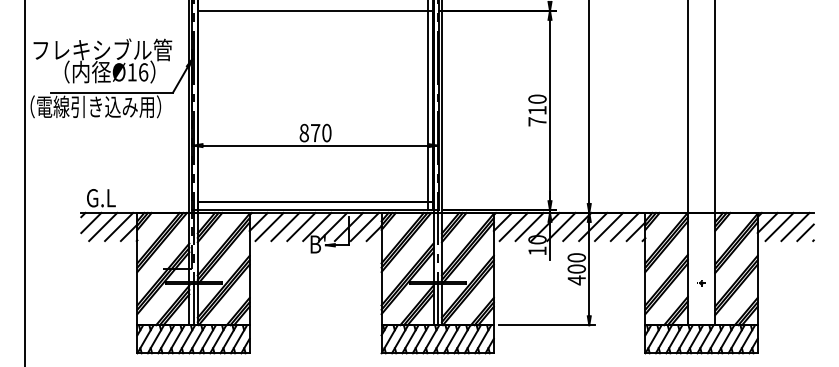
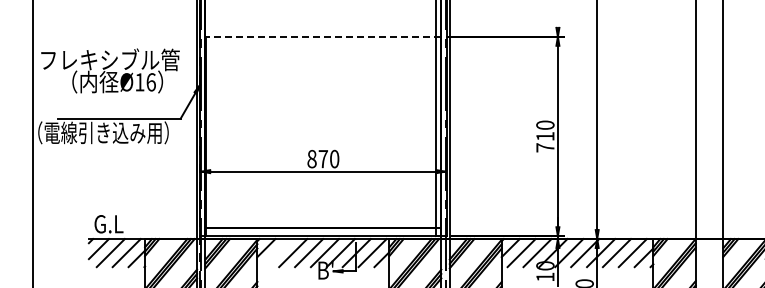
line: (315, 11) -> (323, 37), solid -> dashed
text: (102, 60) -> (110, 70), moved
line: (269, 226) -> (277, 252), removed

